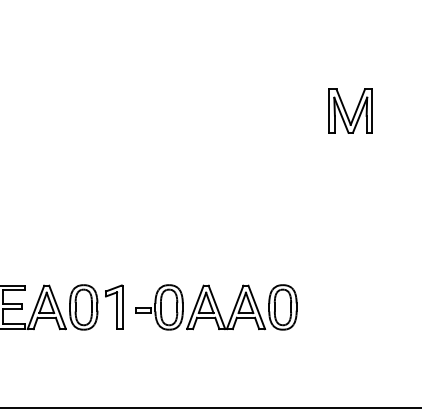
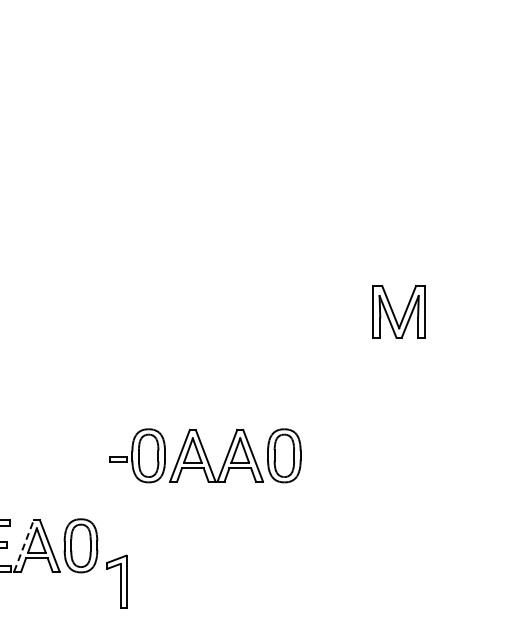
line: (36, 307) -> (24, 545), solid -> dashed
part: (113, 307) -> (116, 581), moved
part: (216, 307) -> (205, 455), moved

